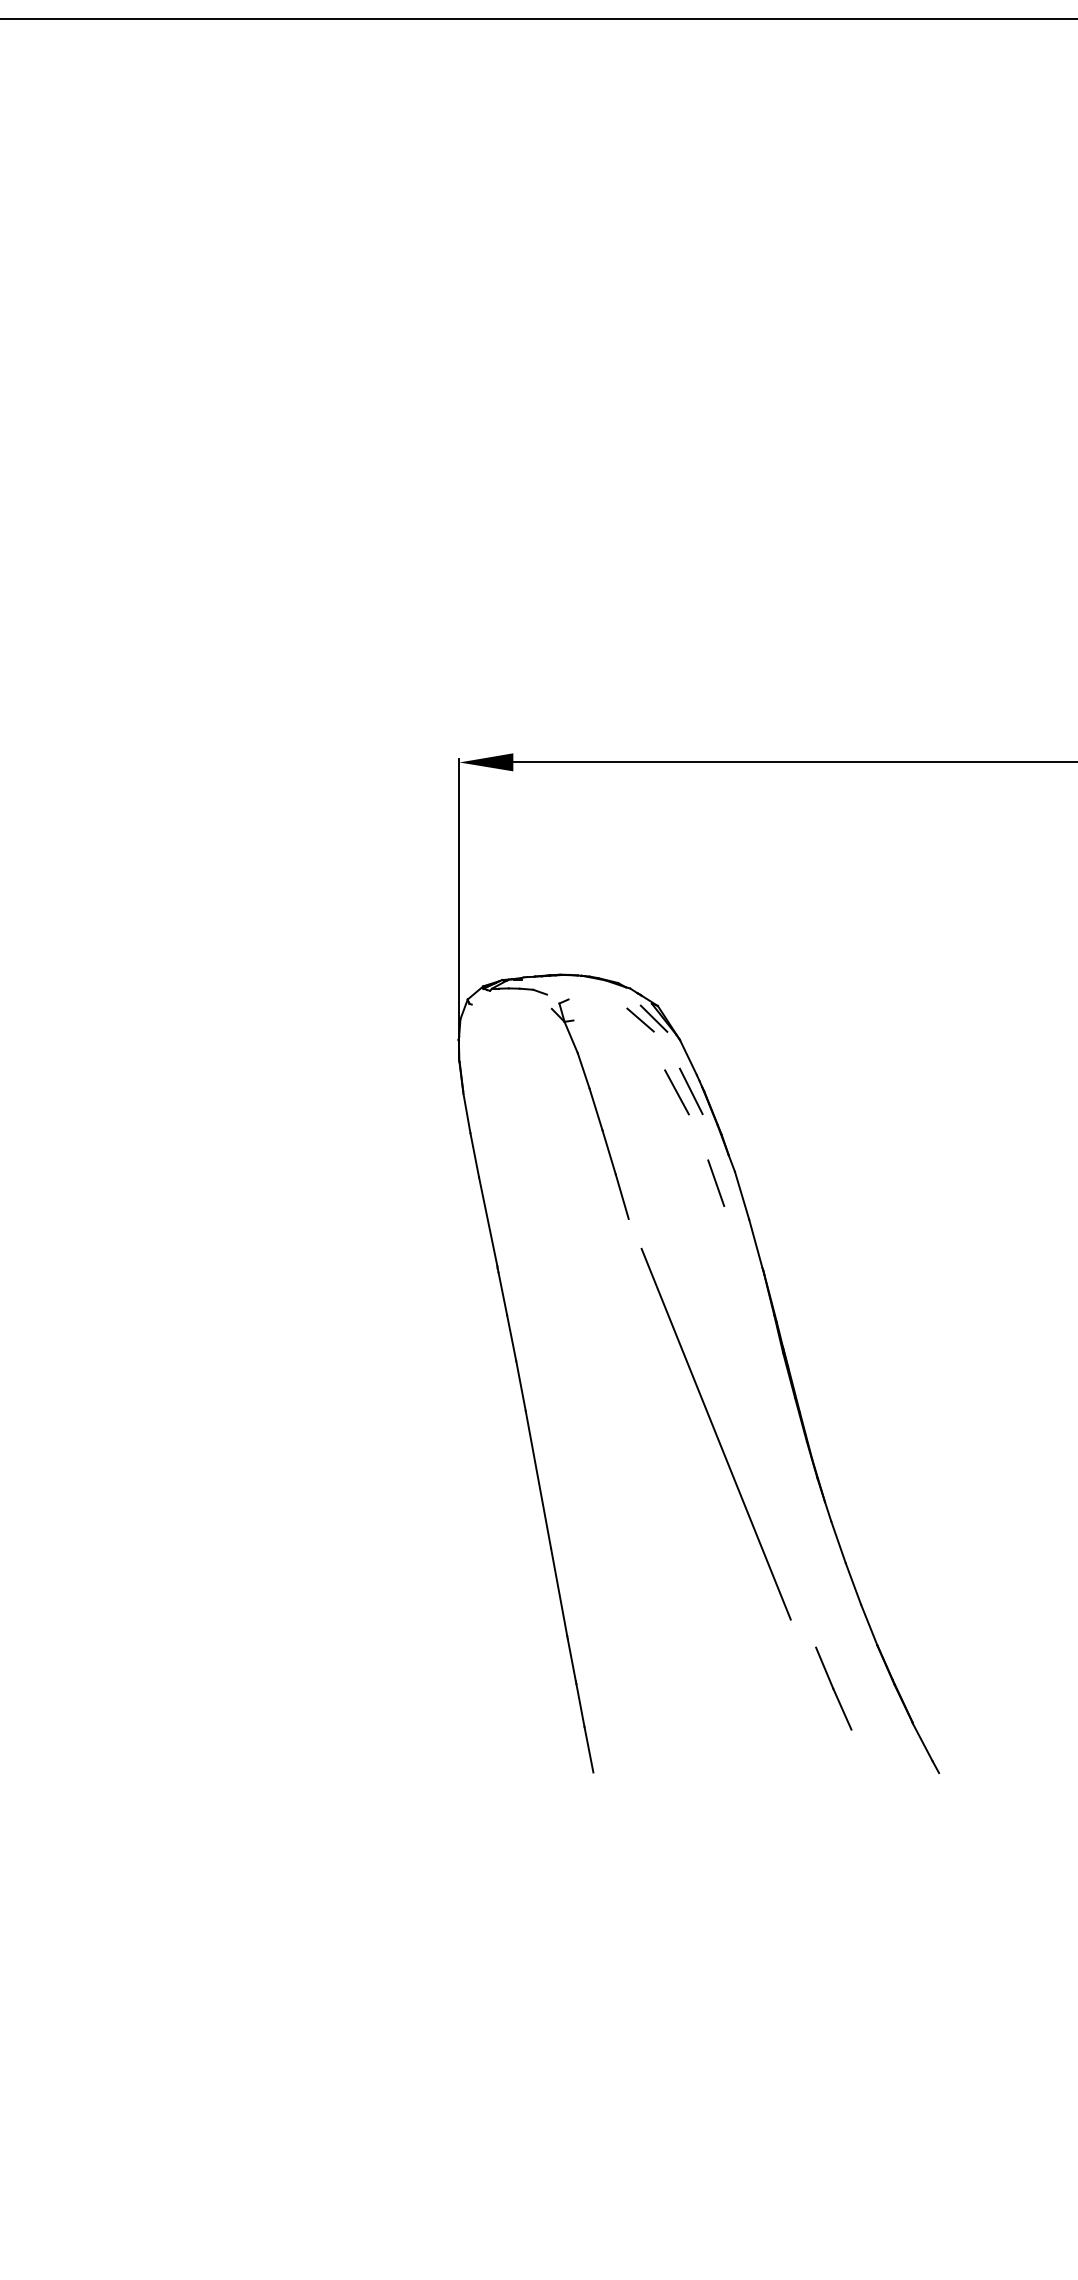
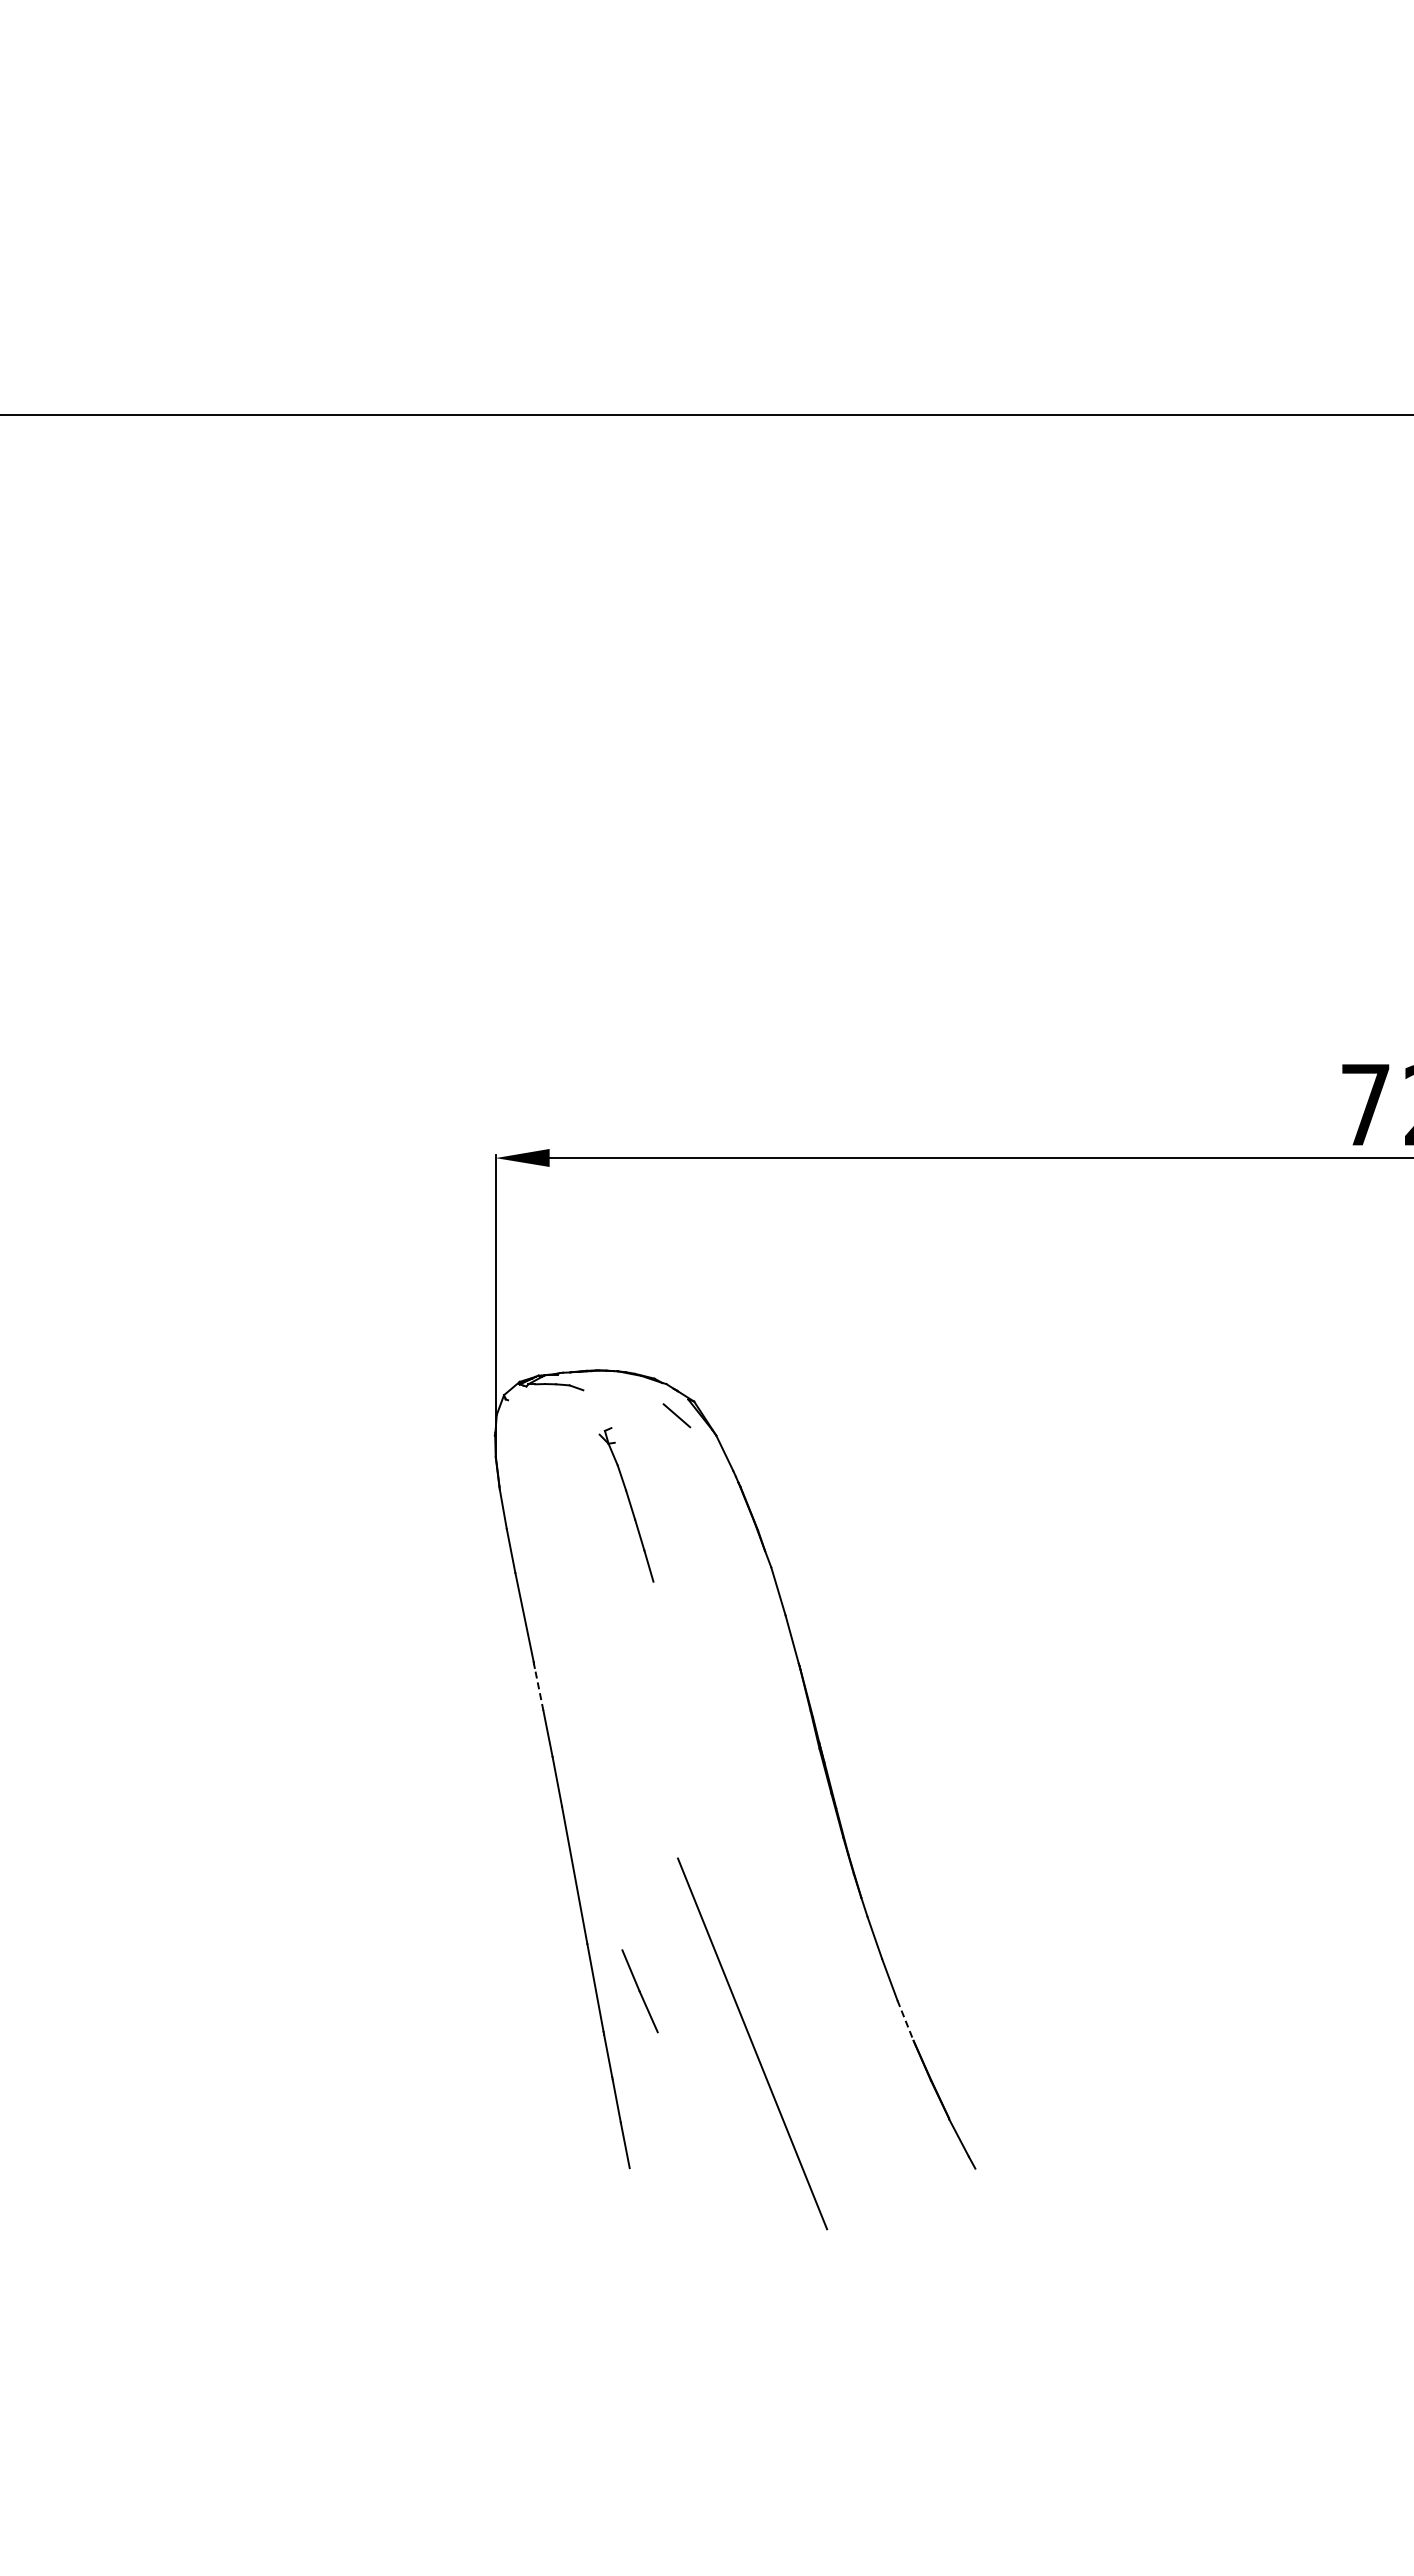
line: (654, 1018) -> (690, 1414), removed
line: (691, 1090) -> (727, 1486), removed
line: (677, 1091) -> (713, 1487), removed
part: (590, 1108) -> (626, 1504), size x0.7
line: (716, 1182) -> (752, 1578), removed
line: (503, 1293) -> (539, 1689), solid -> dashed
line: (716, 1433) -> (752, 2043), moved
line: (869, 1624) -> (905, 2020), solid -> dashed
line: (833, 1688) -> (639, 1991), moved

